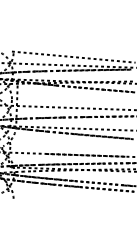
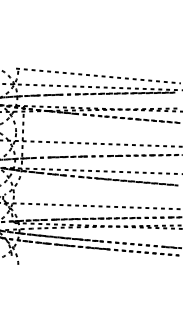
line: (87, 155) -> (116, 207), removed

